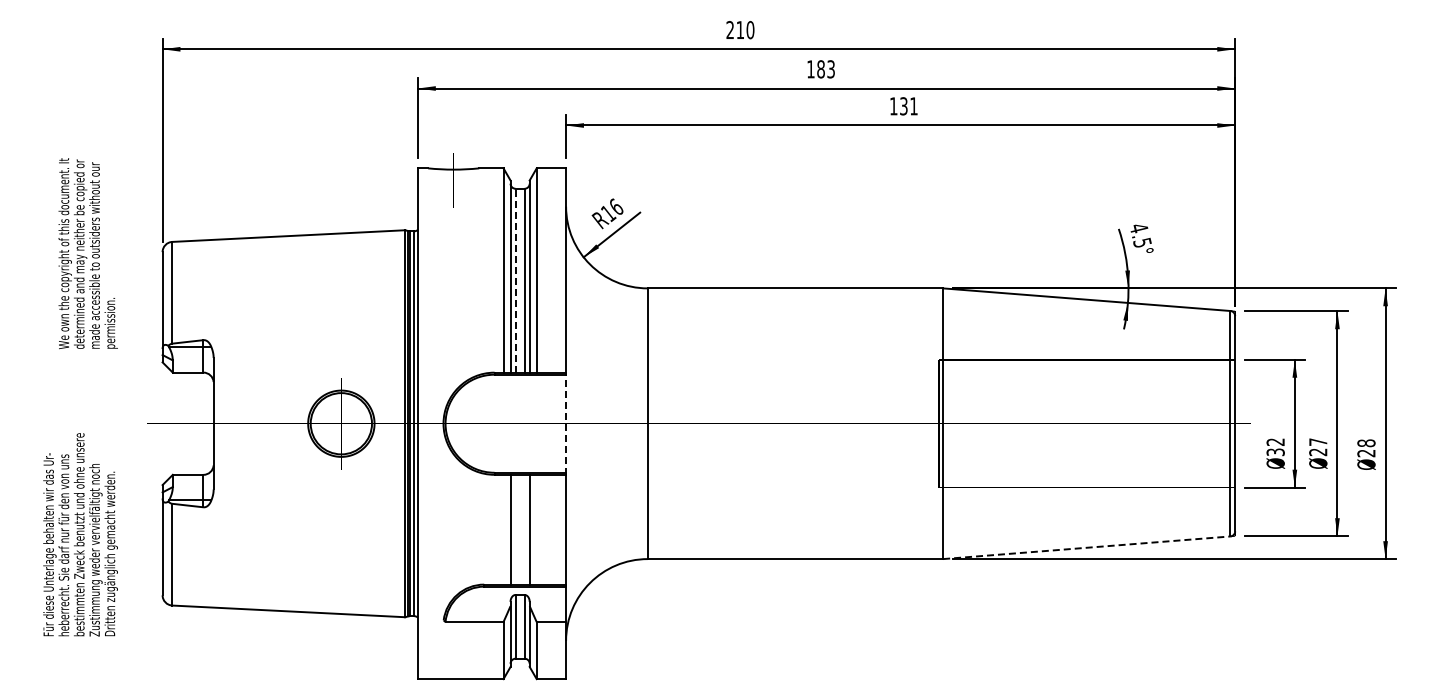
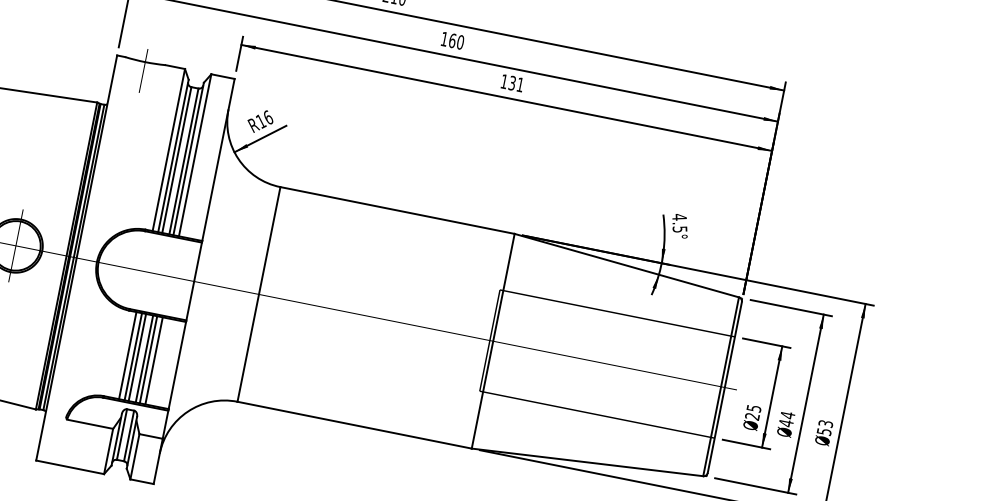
text: (826, 69) -> (456, 41), 183 -> 160
line: (515, 280) -> (176, 159), dashed -> solid
line: (566, 423) -> (194, 281), dashed -> solid
text: (1275, 447) -> (753, 412), 32 -> 25
text: (1318, 447) -> (787, 419), 27 -> 44
text: (1366, 448) -> (825, 427), 28 -> 53
line: (503, 529) -> (127, 355), added
line: (515, 529) -> (137, 357), added
line: (524, 529) -> (144, 358), added
line: (536, 529) -> (153, 360), added
line: (1087, 547) -> (588, 462), dashed -> solid

